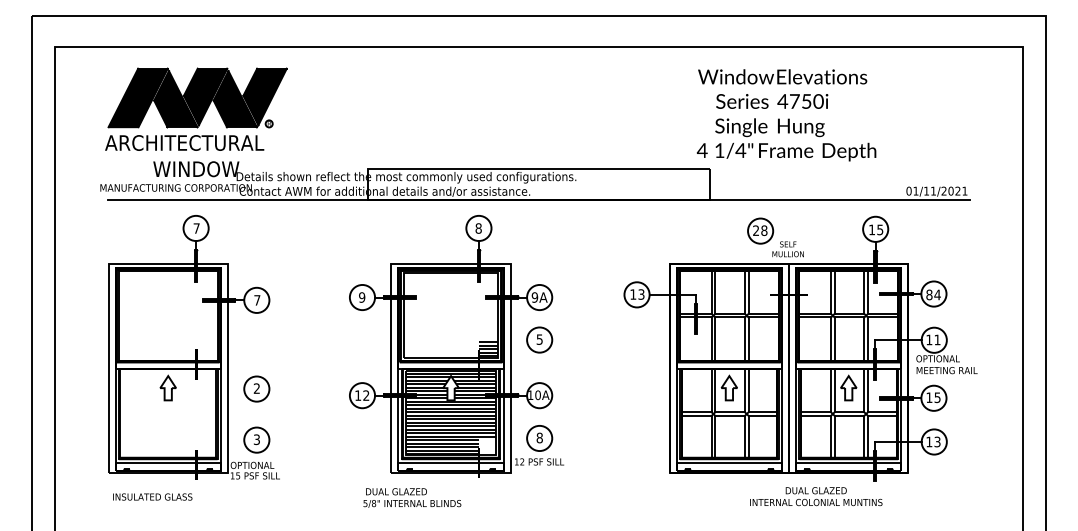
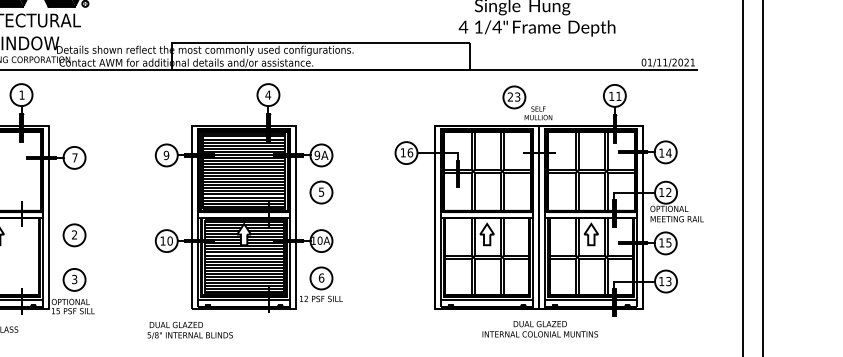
text: (196, 228) -> (21, 95), 7 -> 1
text: (478, 228) -> (268, 95), 8 -> 4
text: (880, 229) -> (619, 96), 15 -> 11
text: (764, 230) -> (517, 96), 28 -> 23
text: (641, 294) -> (410, 152), 13 -> 16
text: (929, 294) -> (661, 152), 84 -> 14
hatch: (450, 315) -> (243, 171), added
text: (937, 339) -> (668, 192), 11 -> 12
text: (366, 395) -> (170, 240), 12 -> 10
text: (539, 437) -> (321, 277), 8 -> 6
hatch: (487, 447) -> (275, 286), added
text: (816, 496) -> (540, 329), moved
text: (412, 497) -> (190, 330), moved

